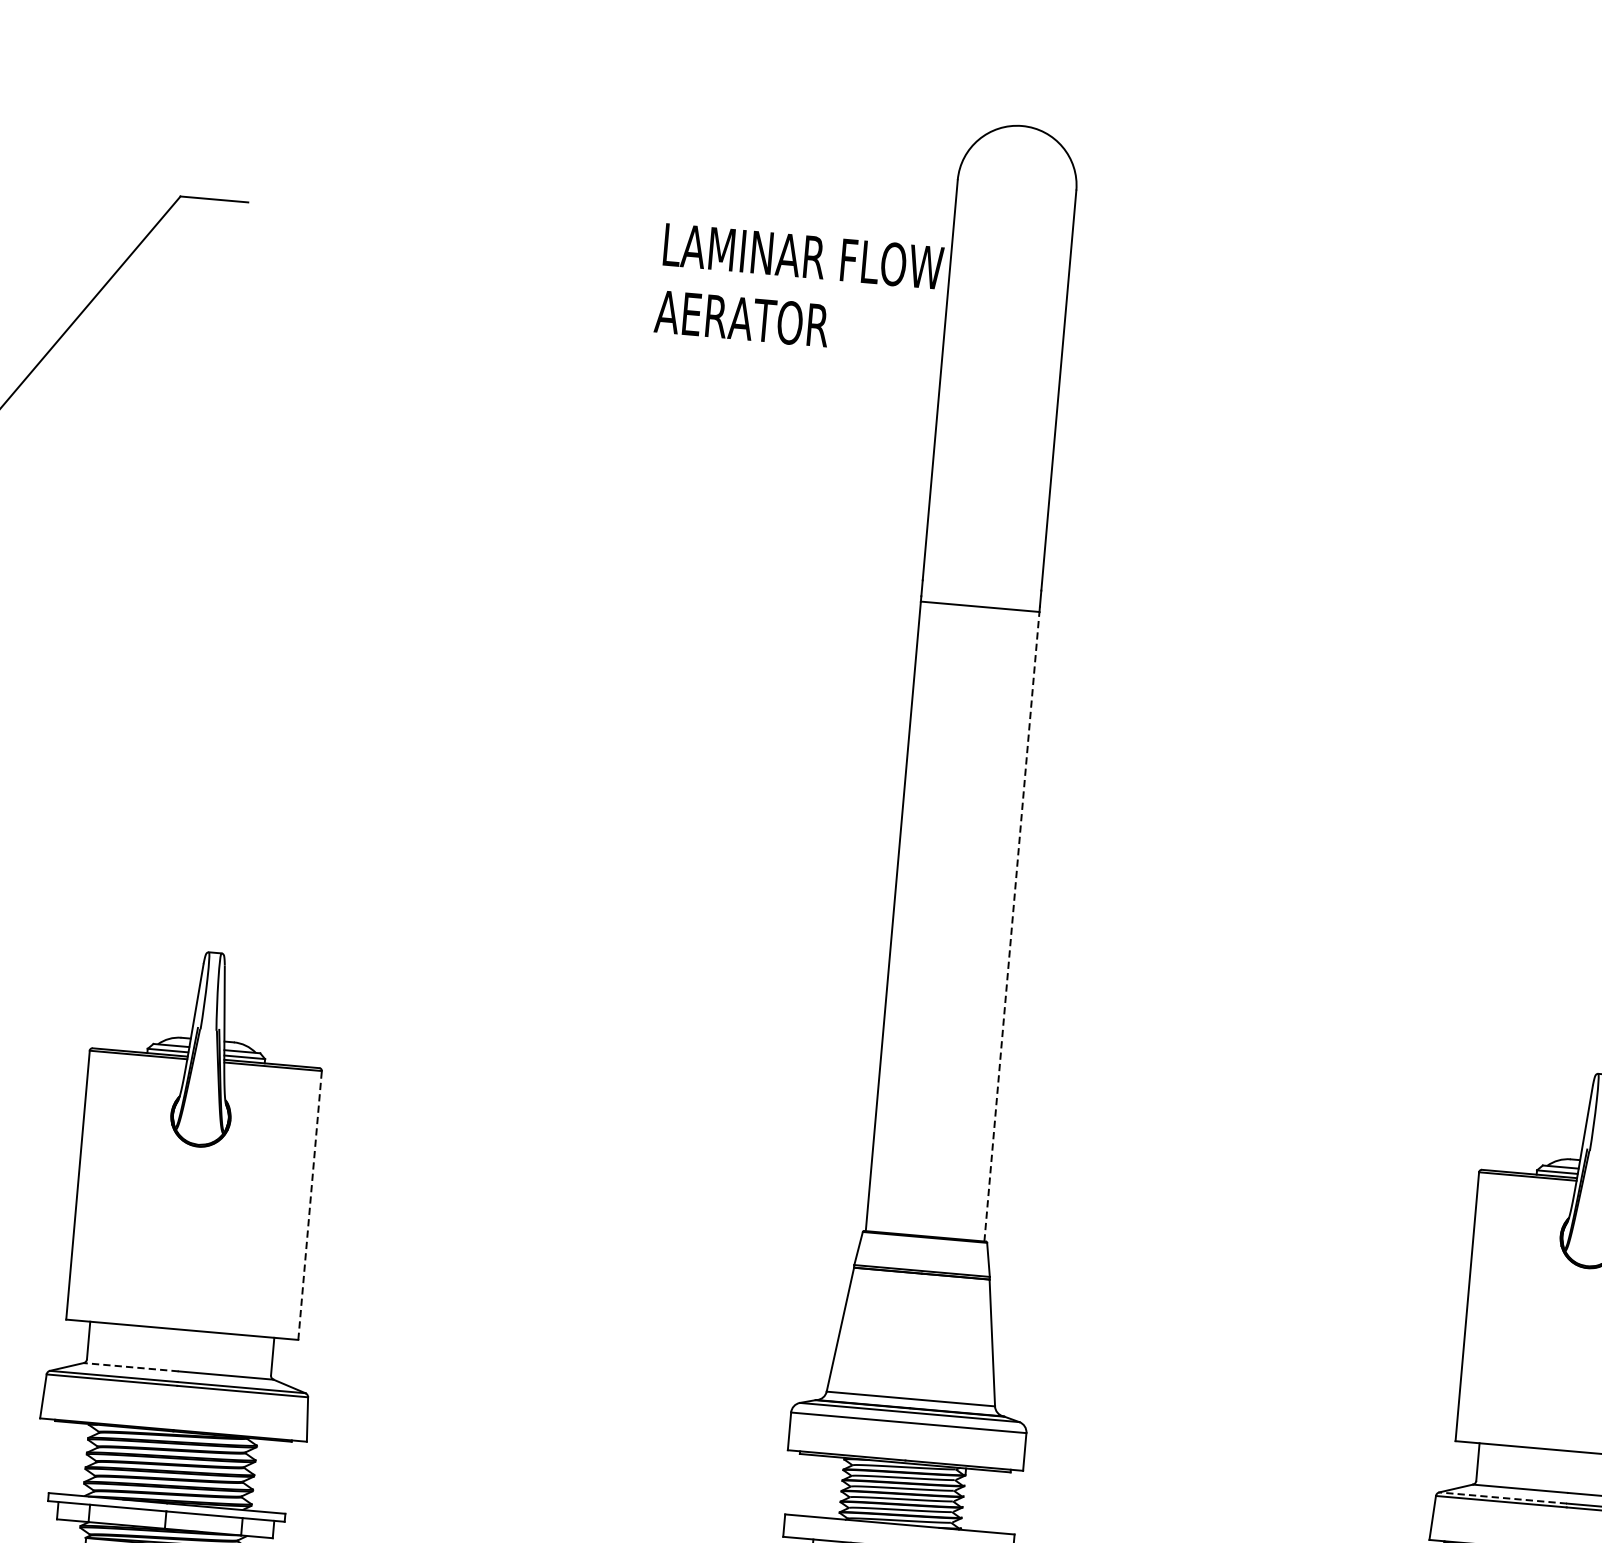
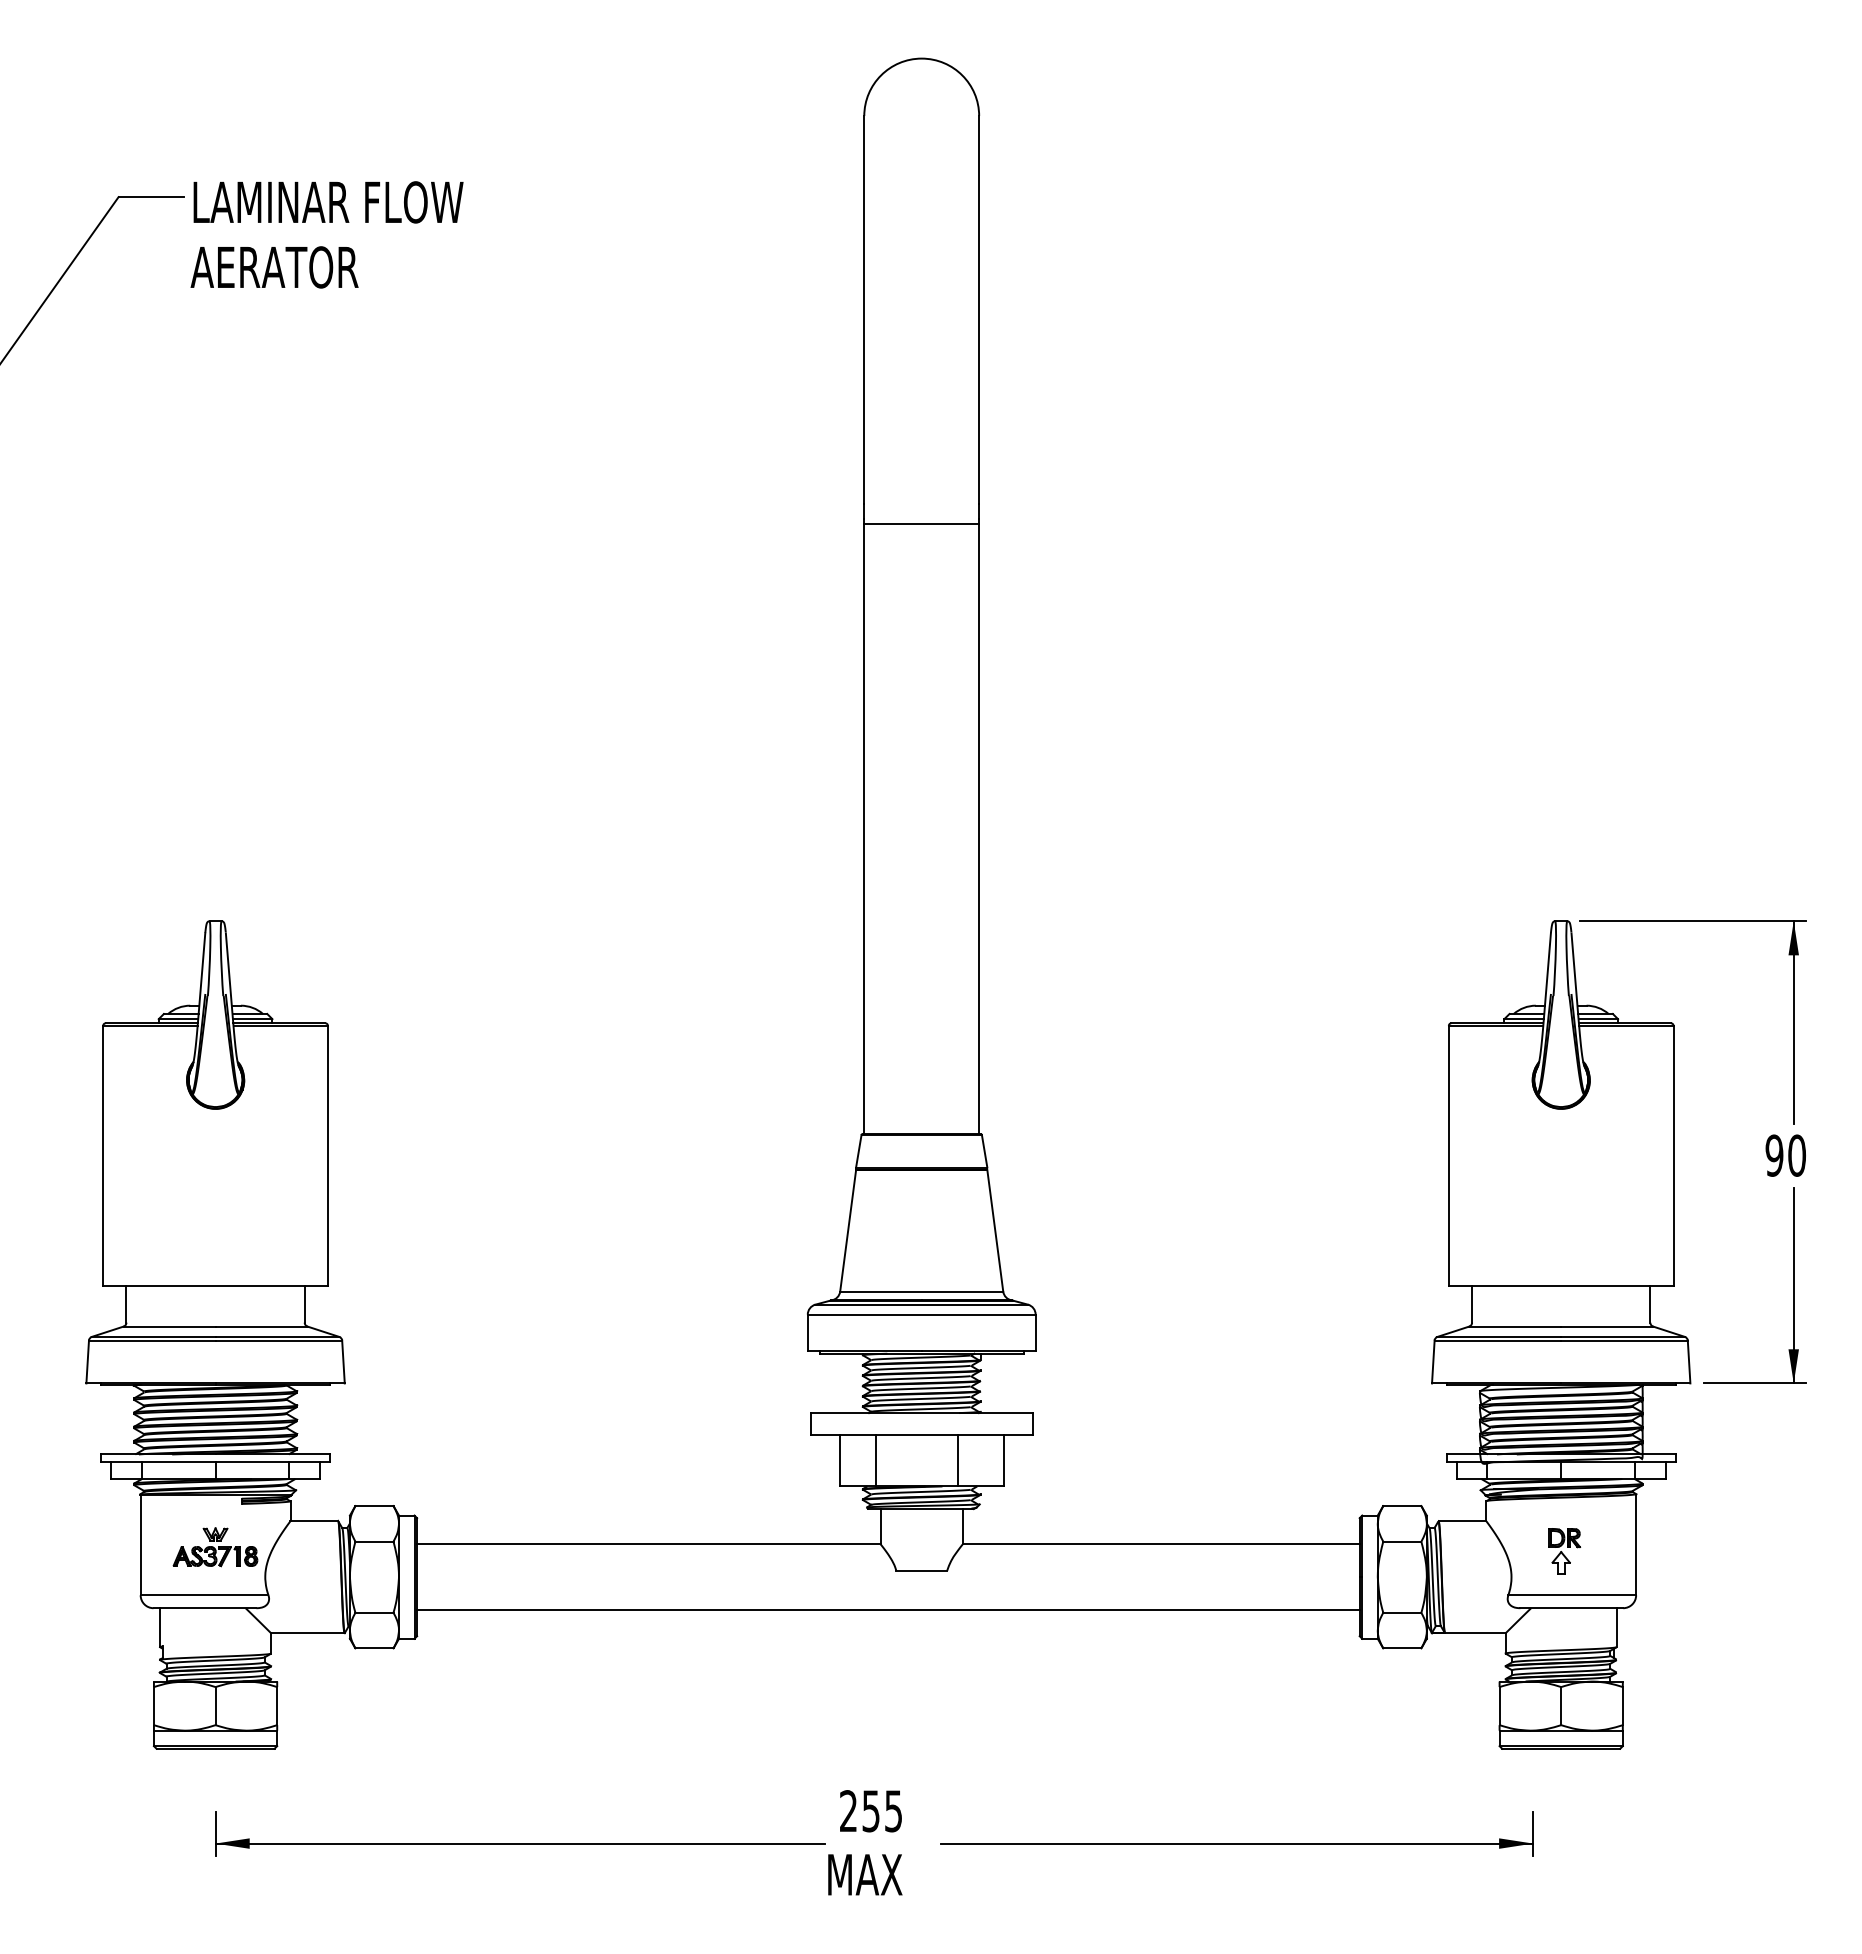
text: (798, 289) -> (326, 234), moved
line: (1012, 927) -> (979, 829), dashed -> solid
line: (309, 1204) -> (327, 1155), dashed -> solid
line: (131, 1367) -> (169, 1326), dashed -> solid
line: (1503, 1497) -> (1499, 1336), dashed -> solid

